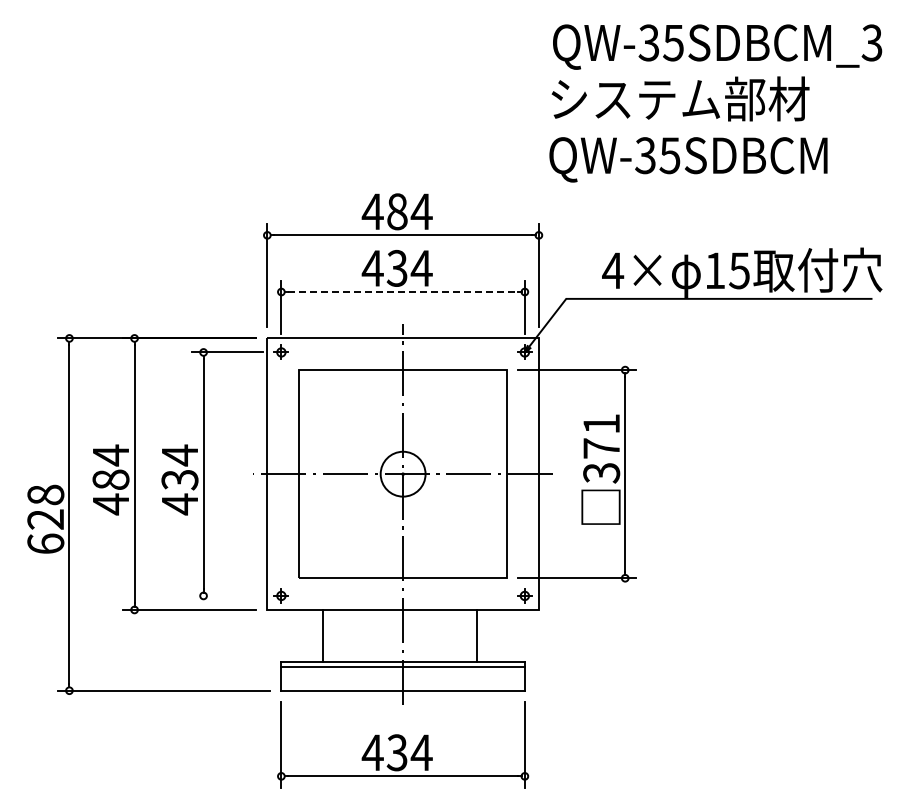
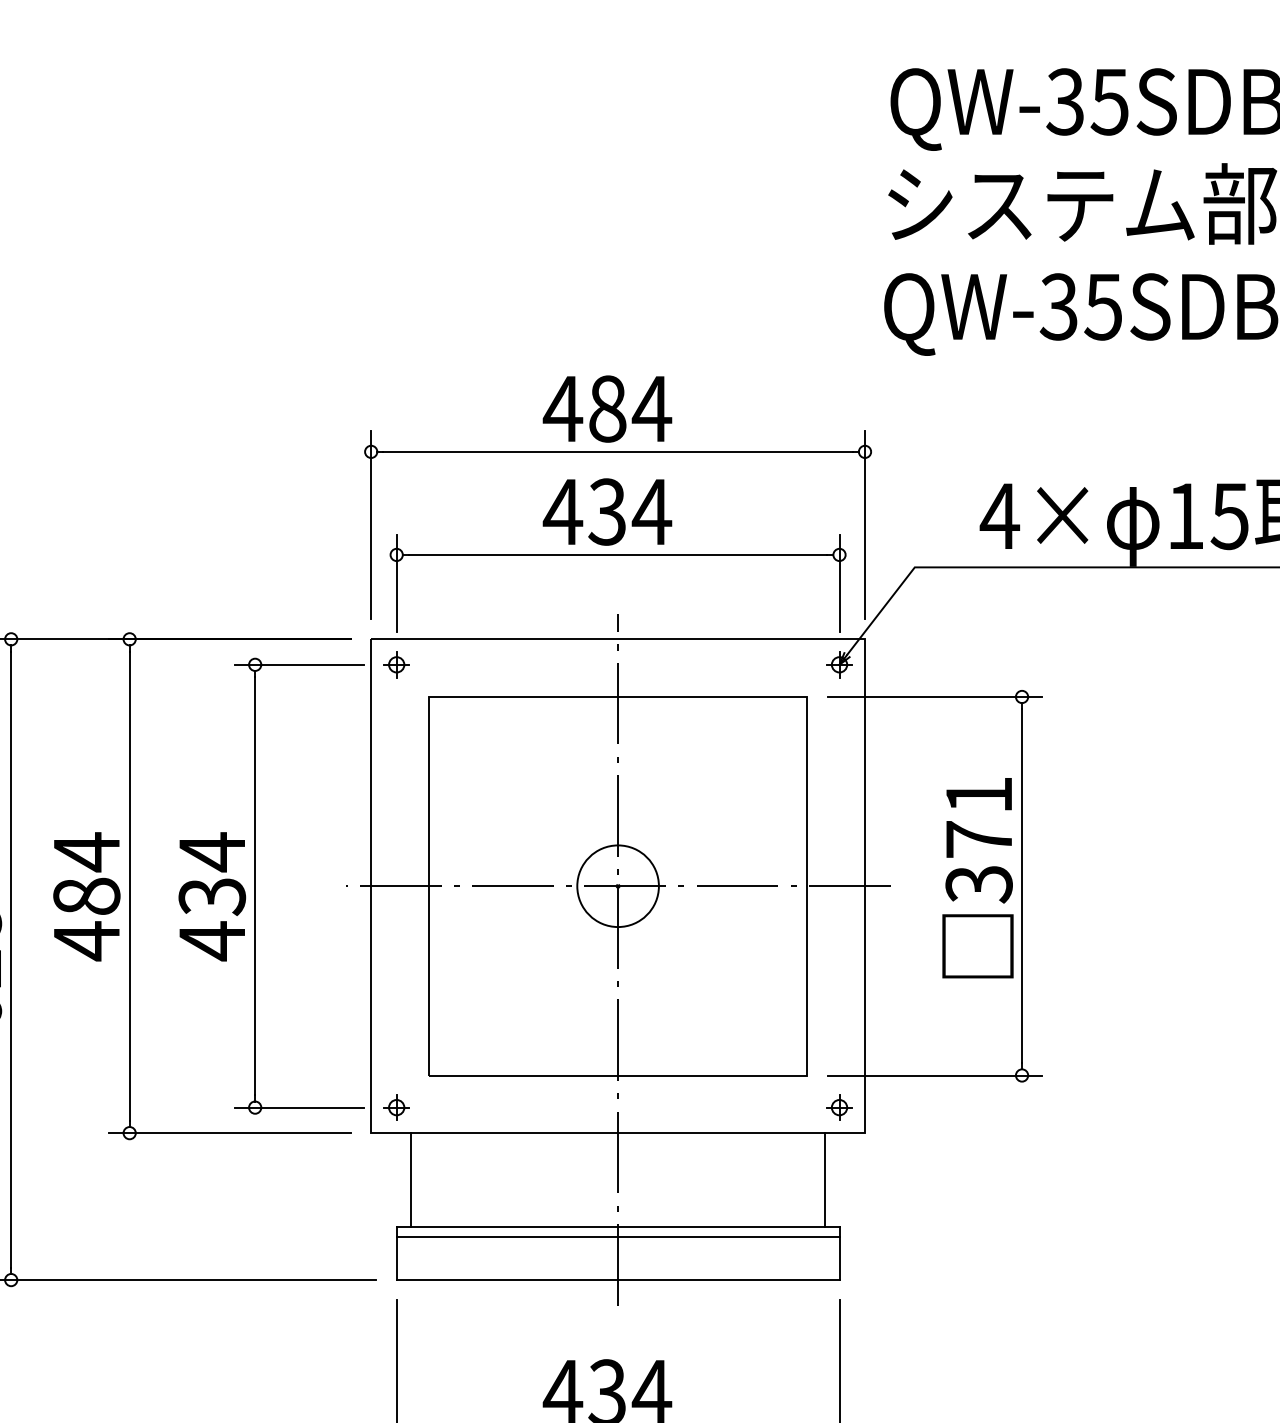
line: (403, 292) -> (618, 555), dashed -> solid
line: (227, 595) -> (298, 1106), added
line: (323, 635) -> (411, 1179), moved
line: (477, 635) -> (826, 1179), moved

